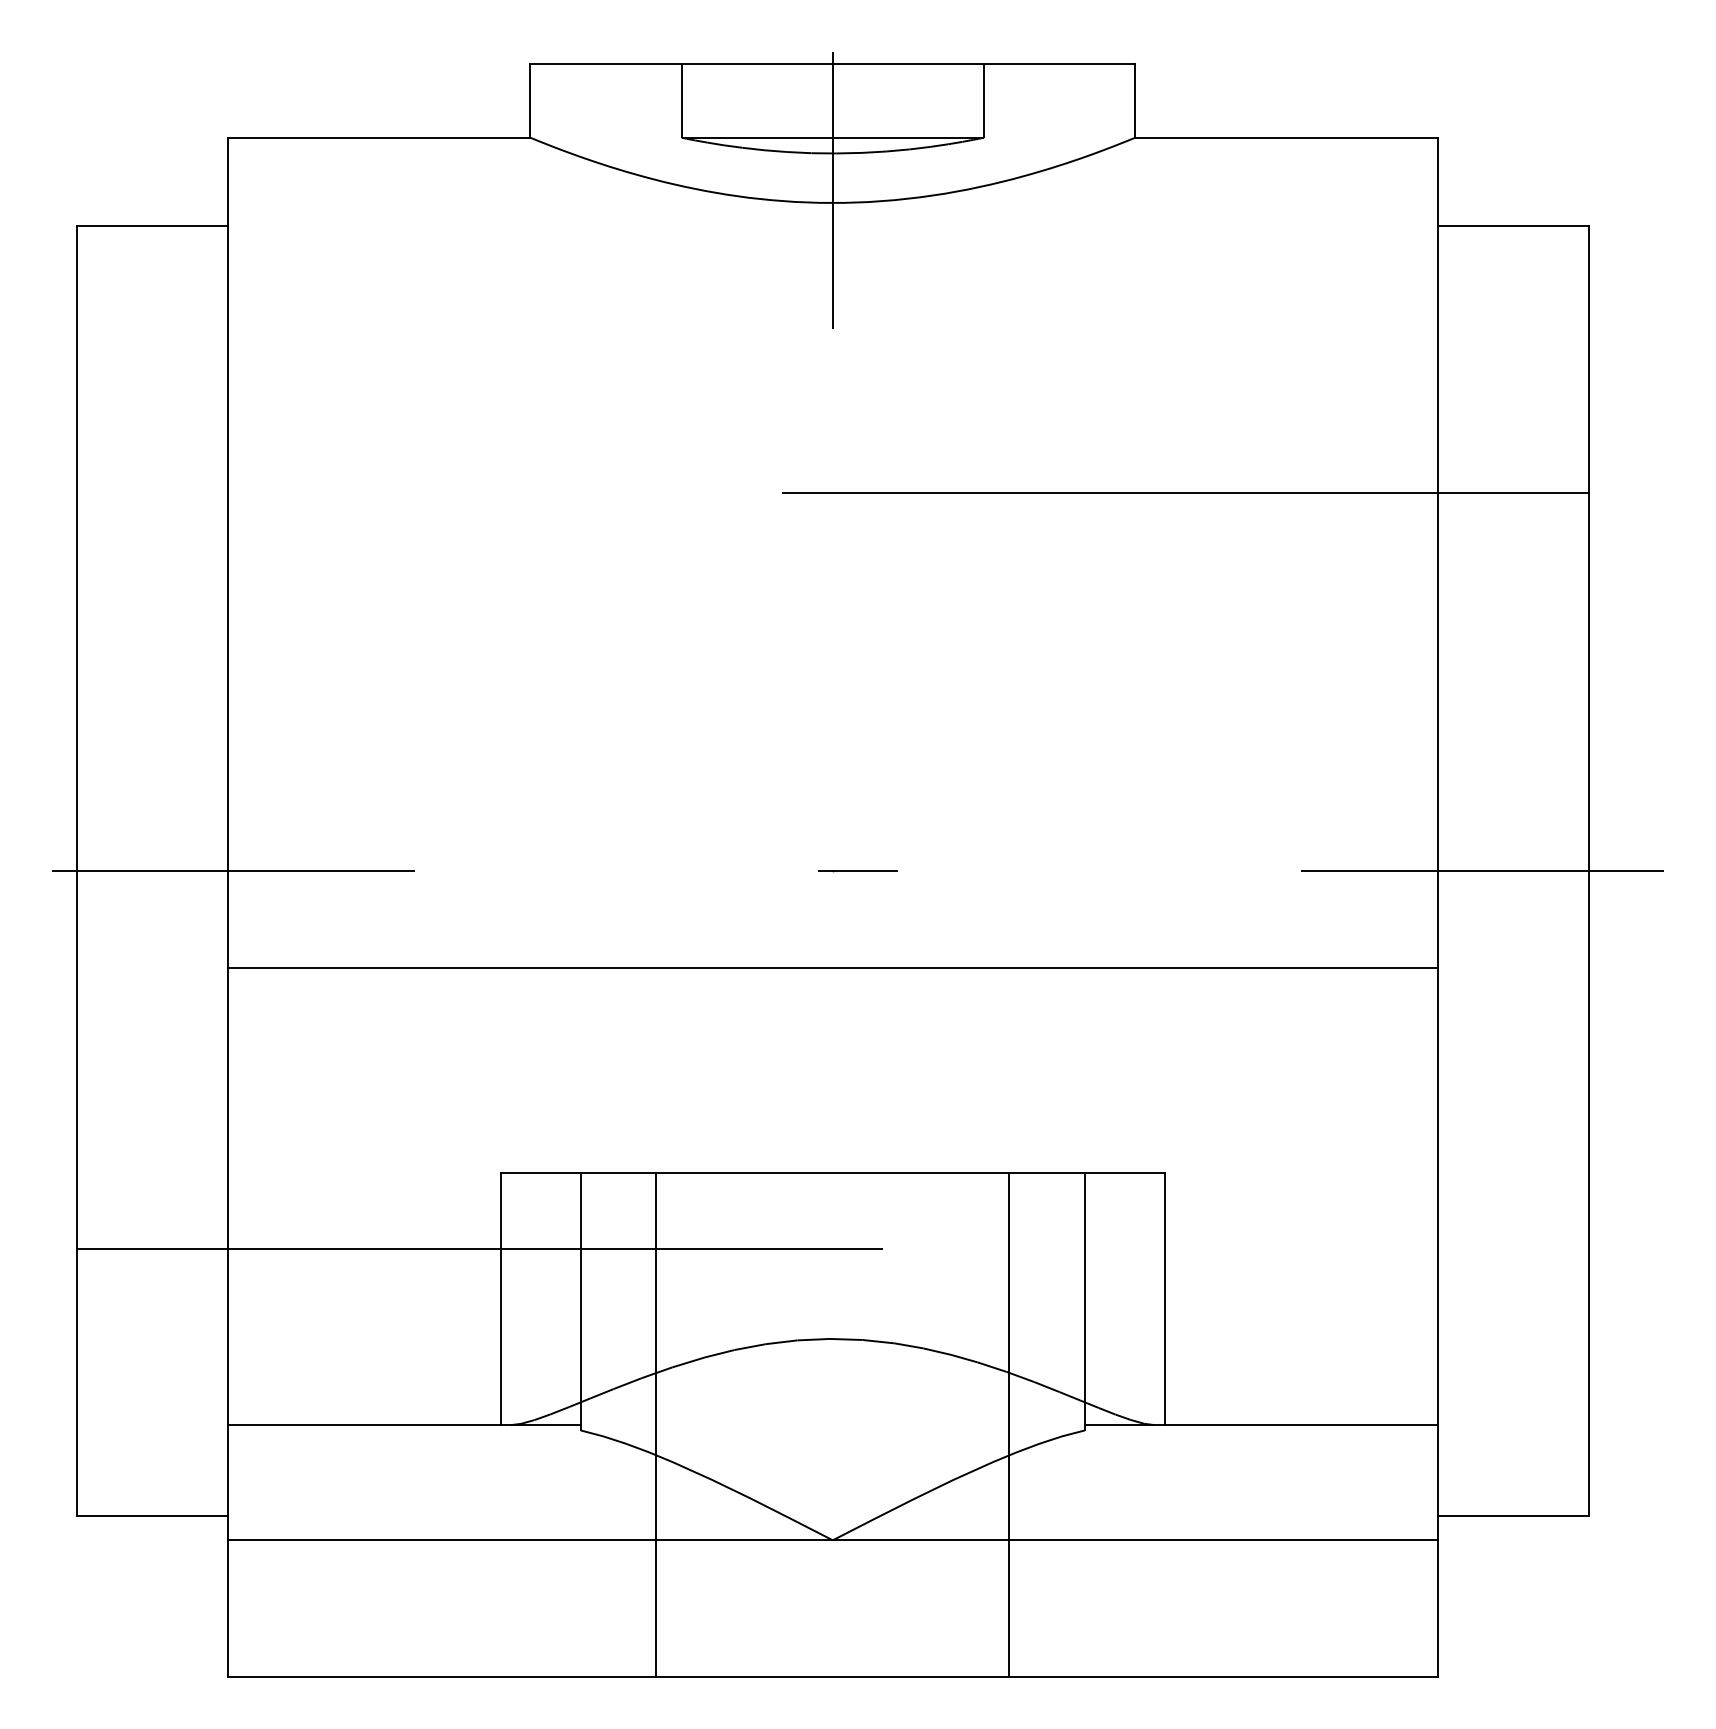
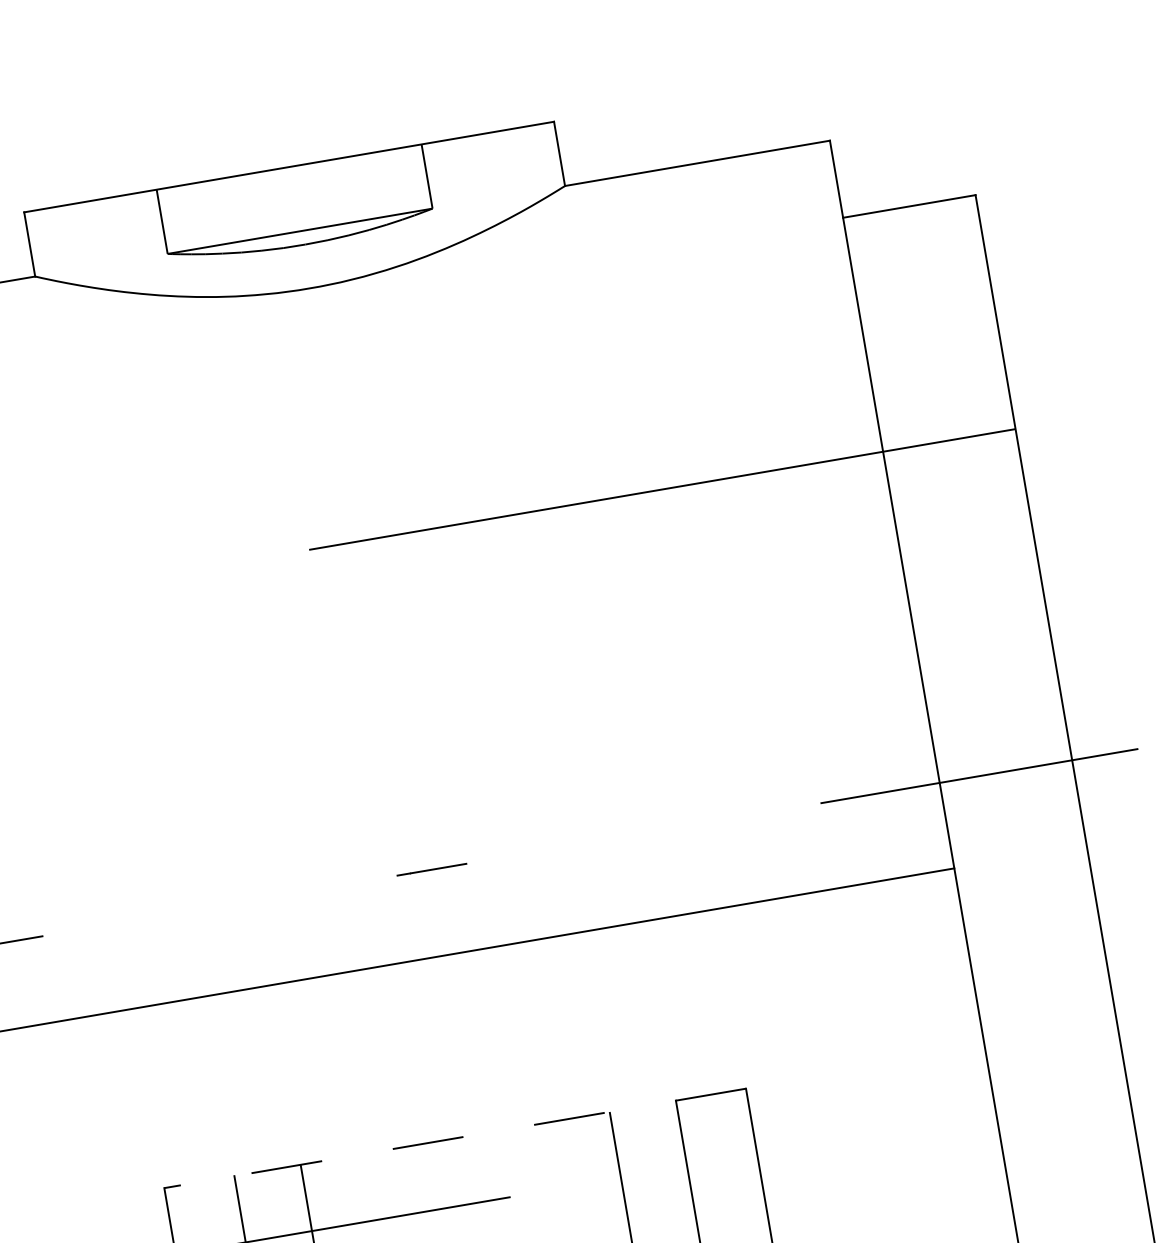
line: (832, 190) -> (307, 277), removed
line: (832, 1173) -> (454, 1138), solid -> dashed

